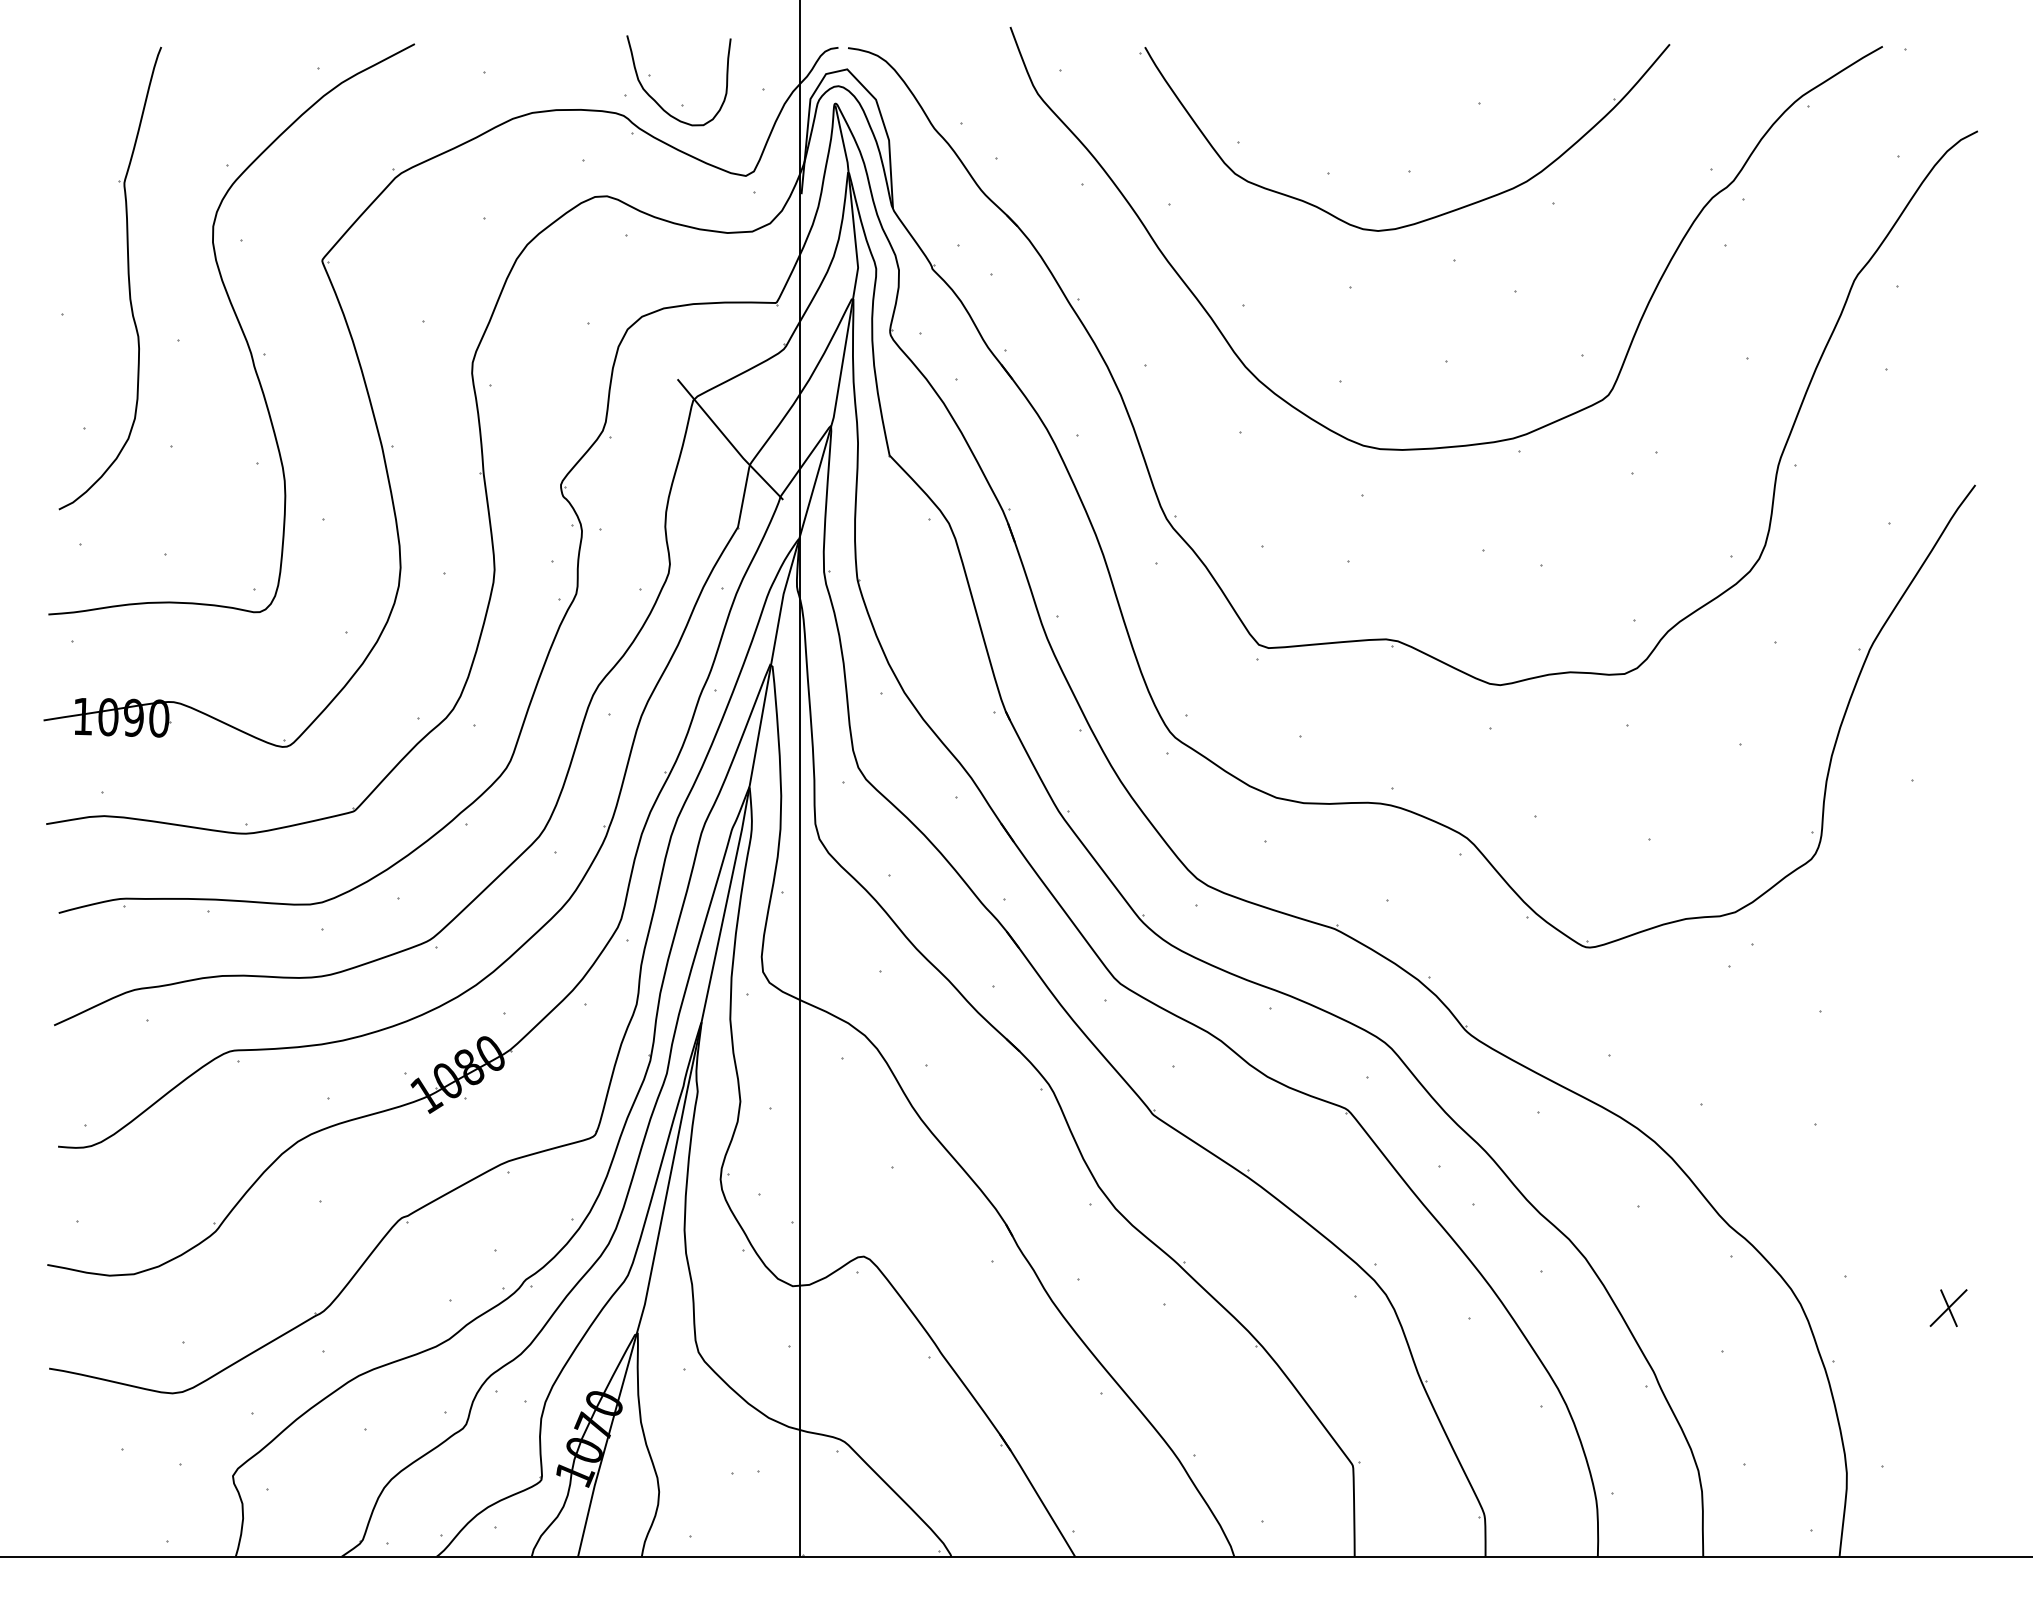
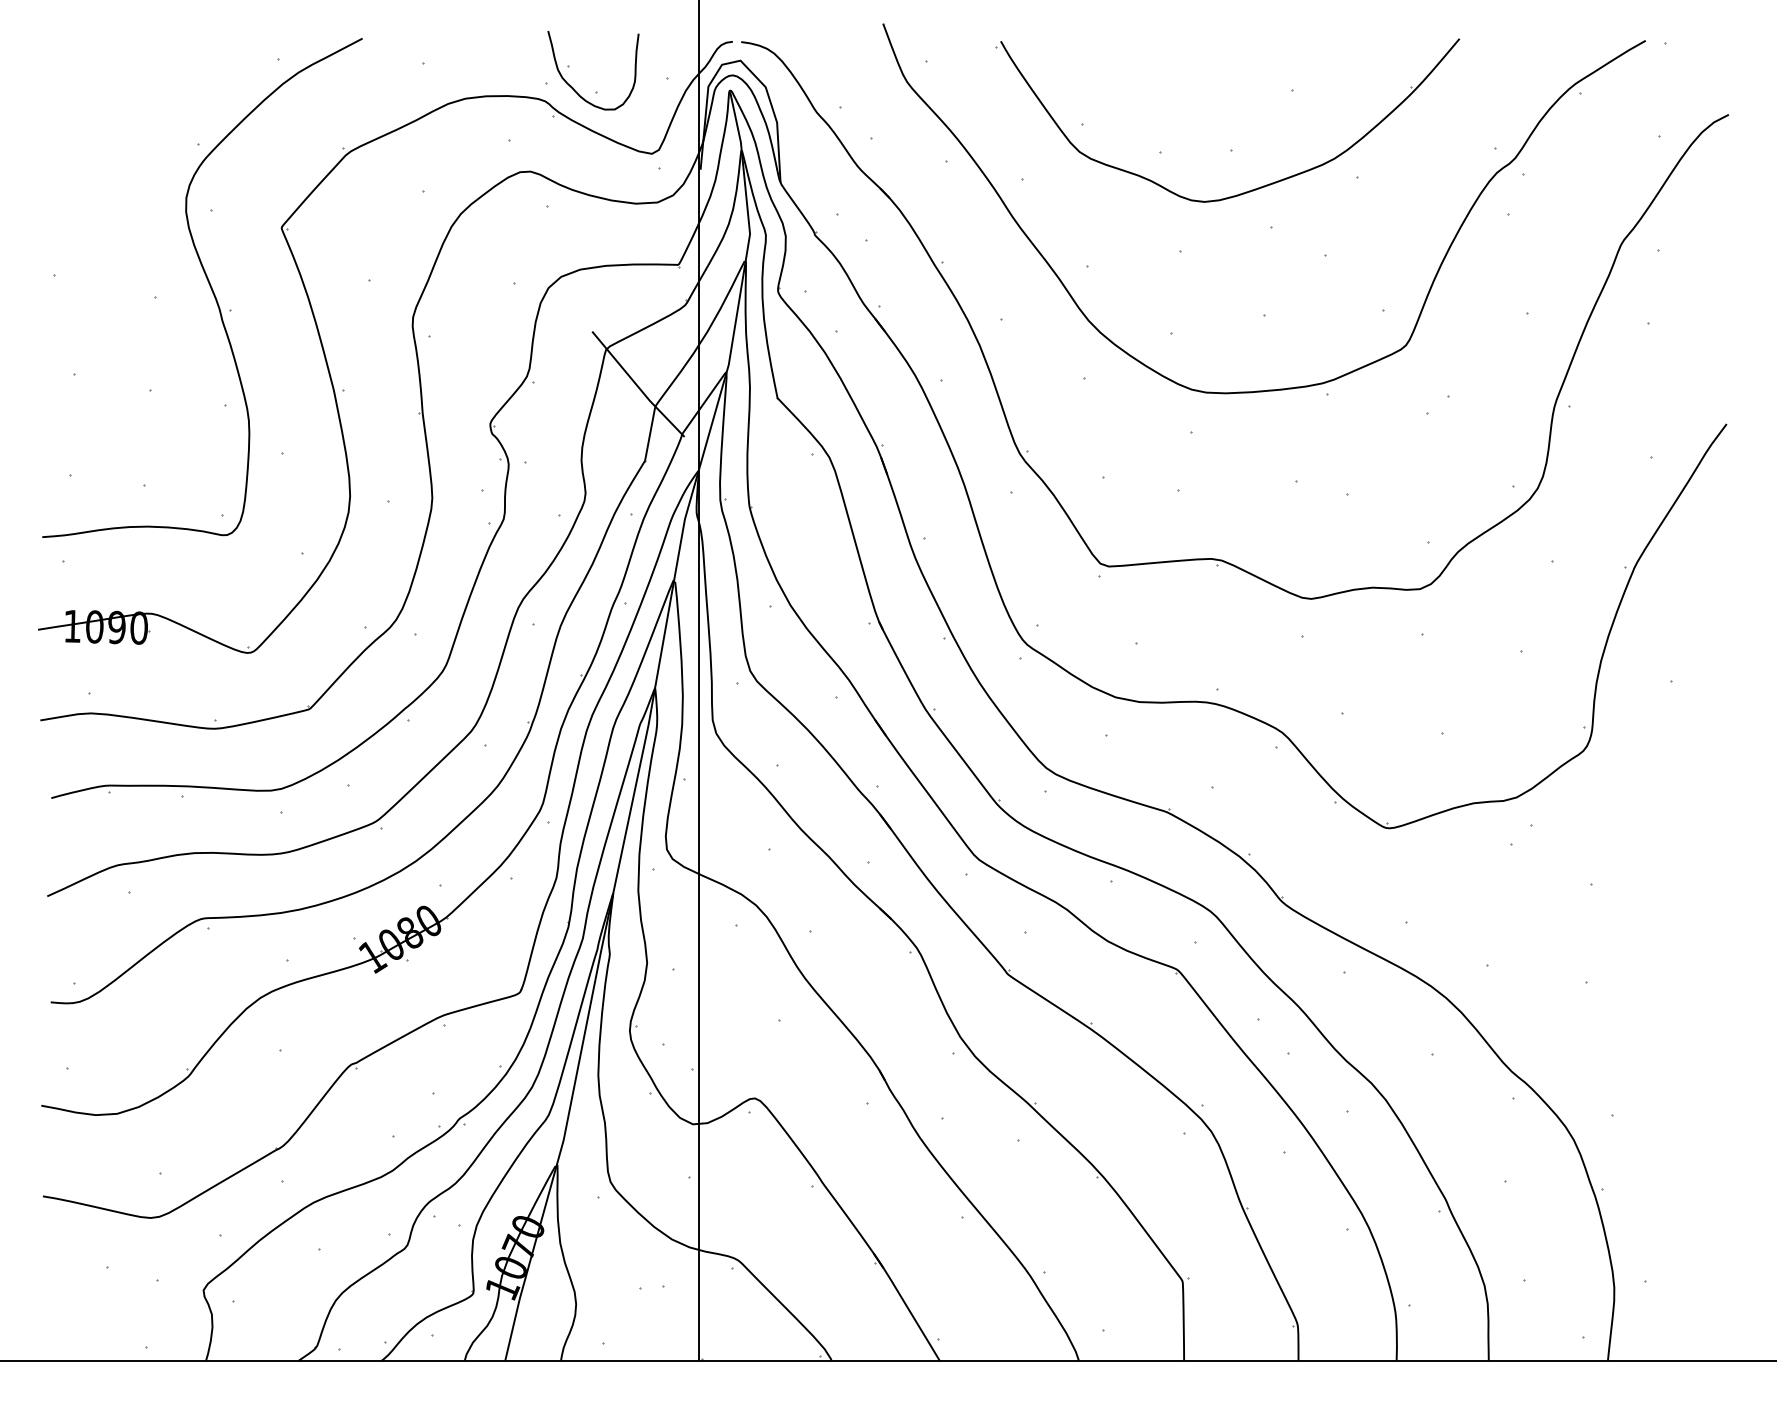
part: (127, 275) -> (111, 240), removed
part: (1948, 1307) -> (1703, 1142), removed

